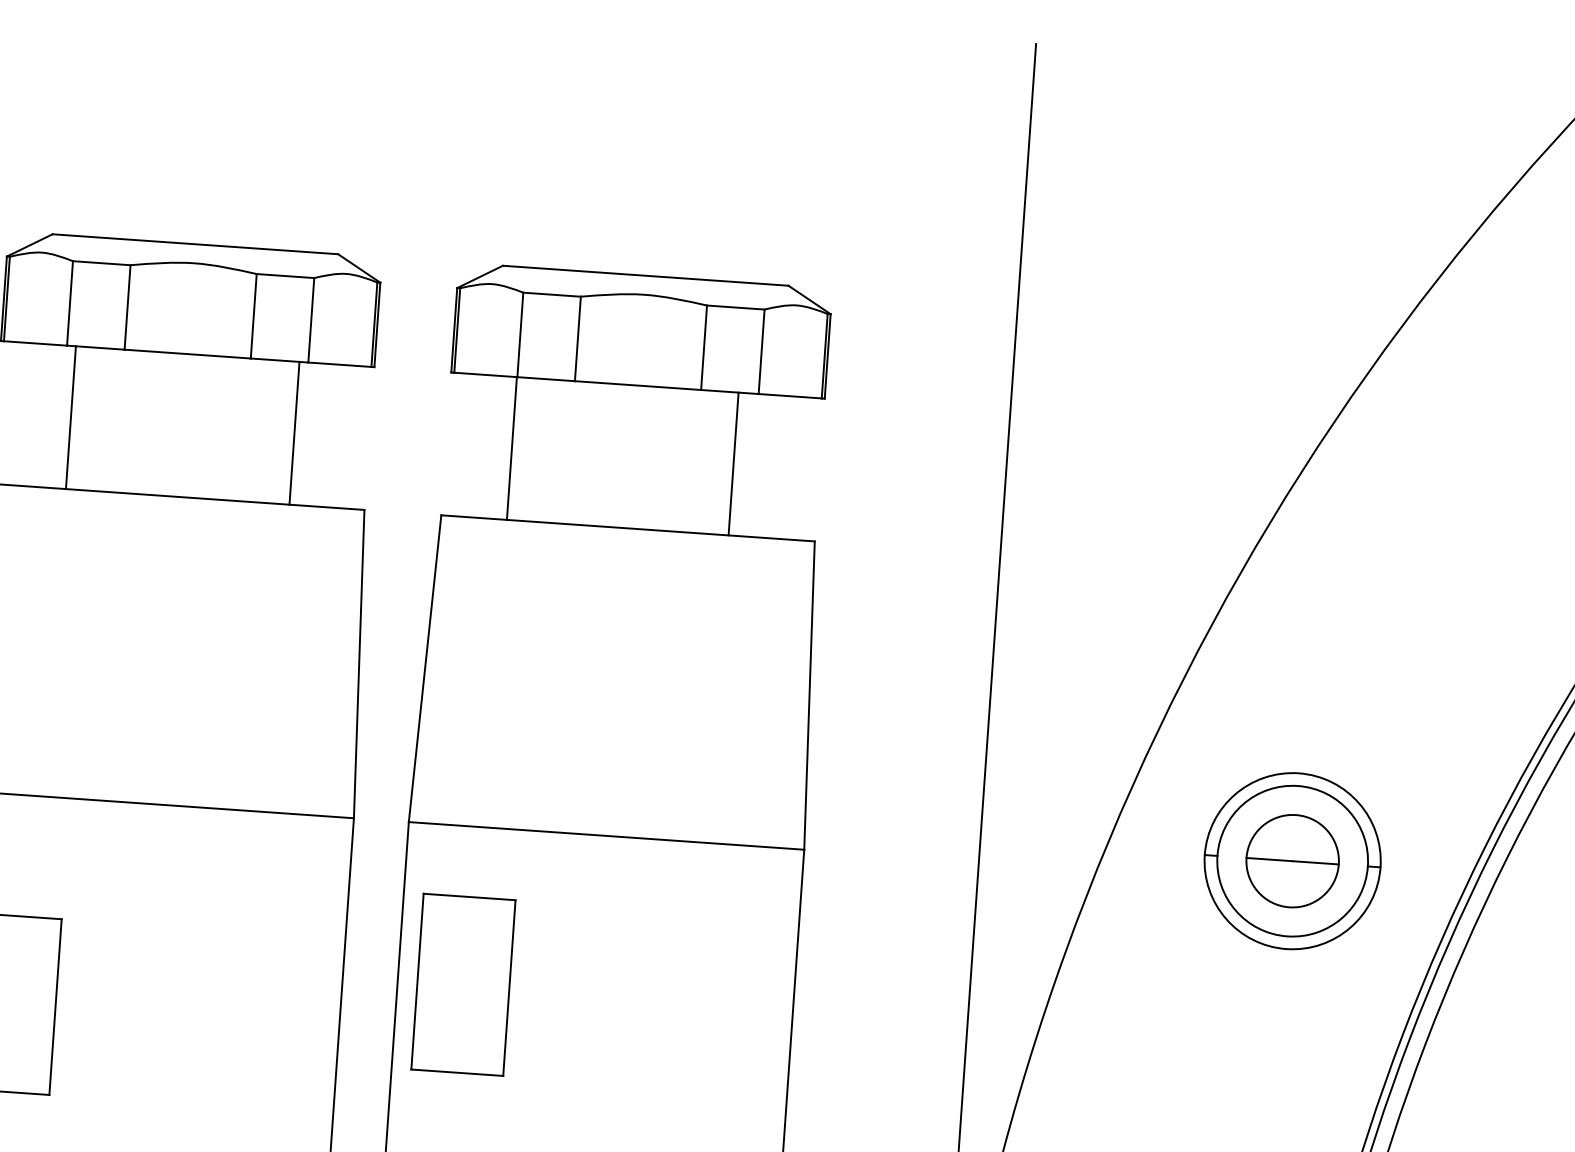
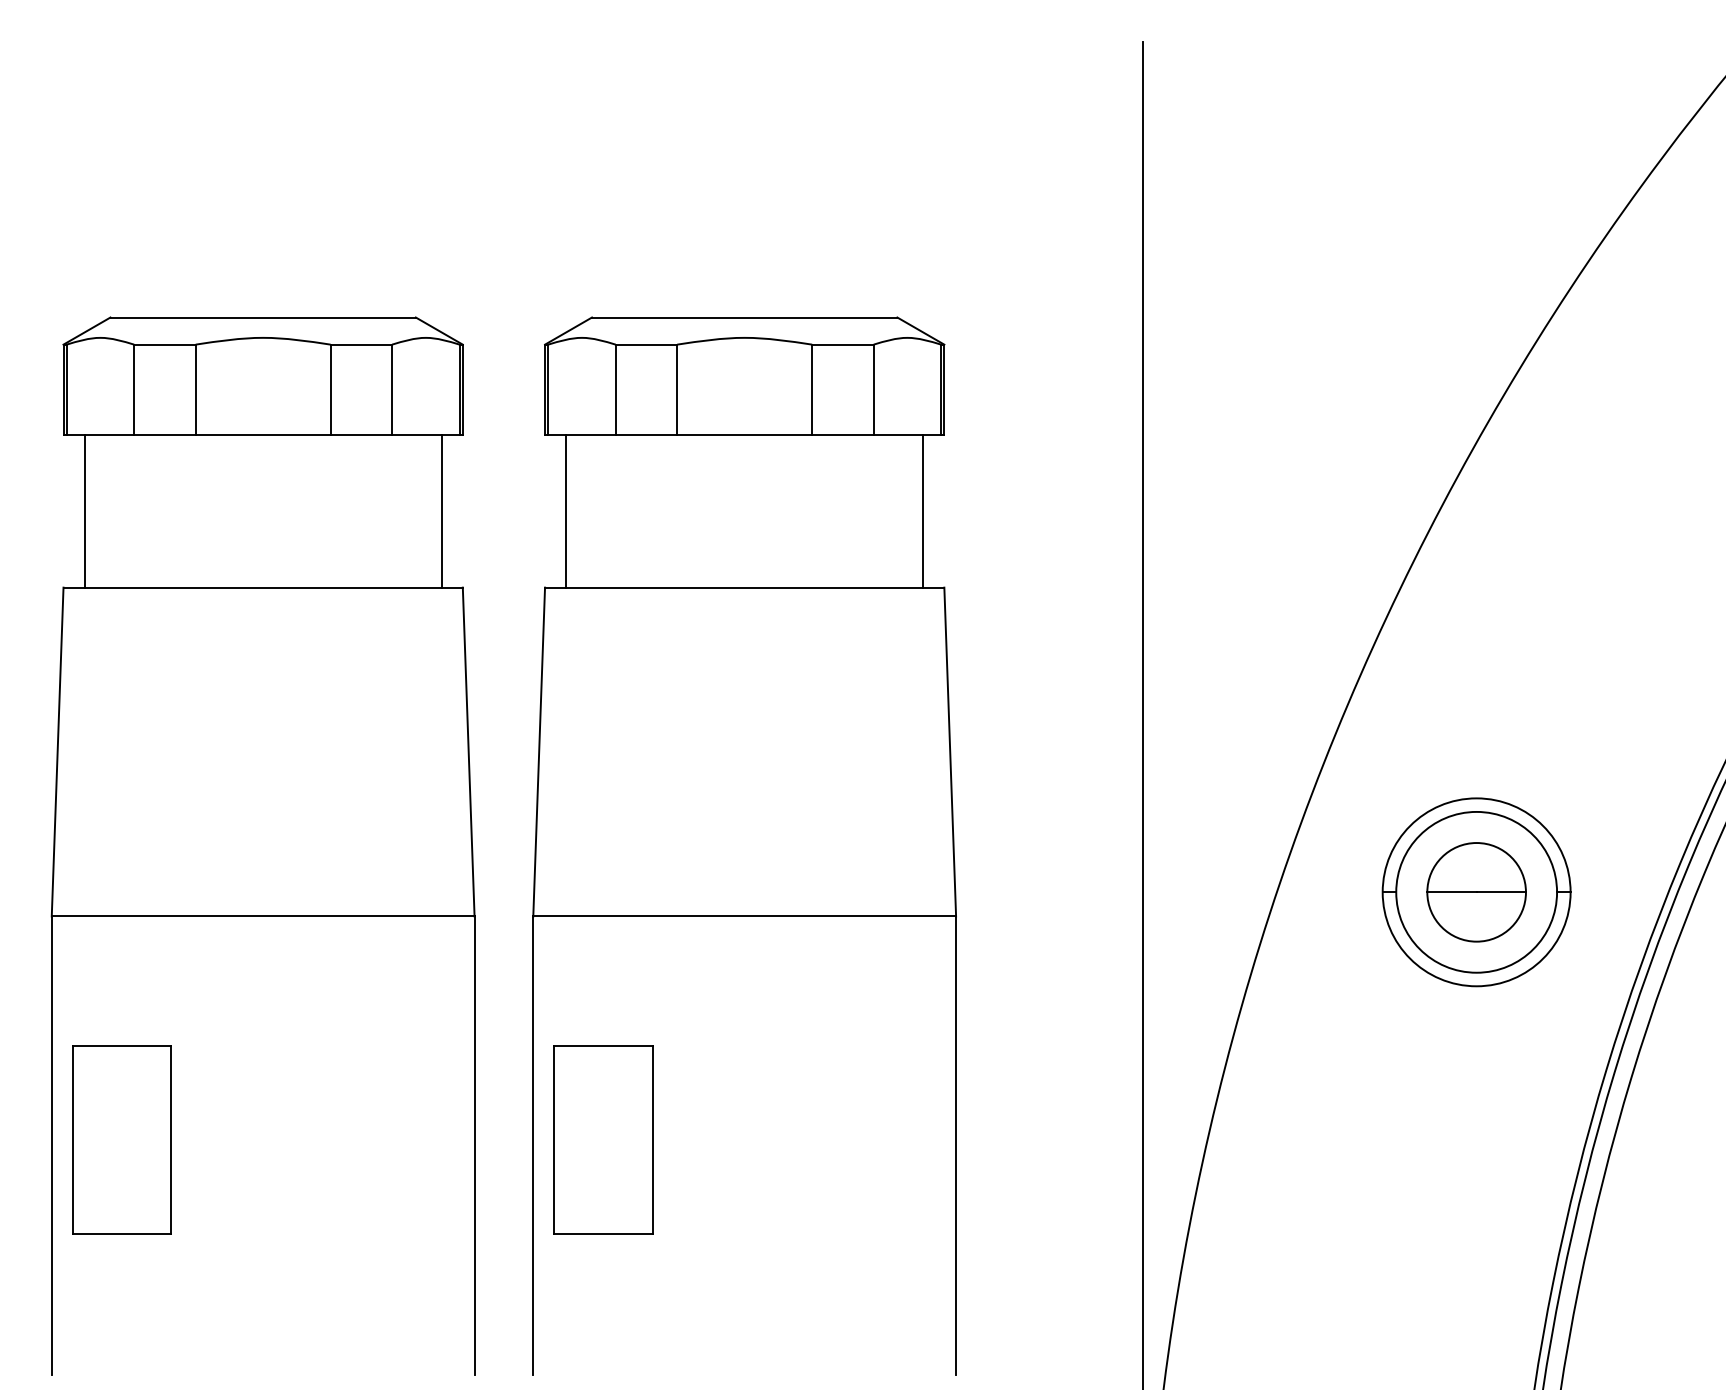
line: (70, 416) -> (84, 510), moved
line: (294, 432) -> (441, 510), moved
line: (512, 447) -> (566, 510), moved
line: (733, 463) -> (923, 510), moved
part: (463, 984) -> (603, 1139), moved

